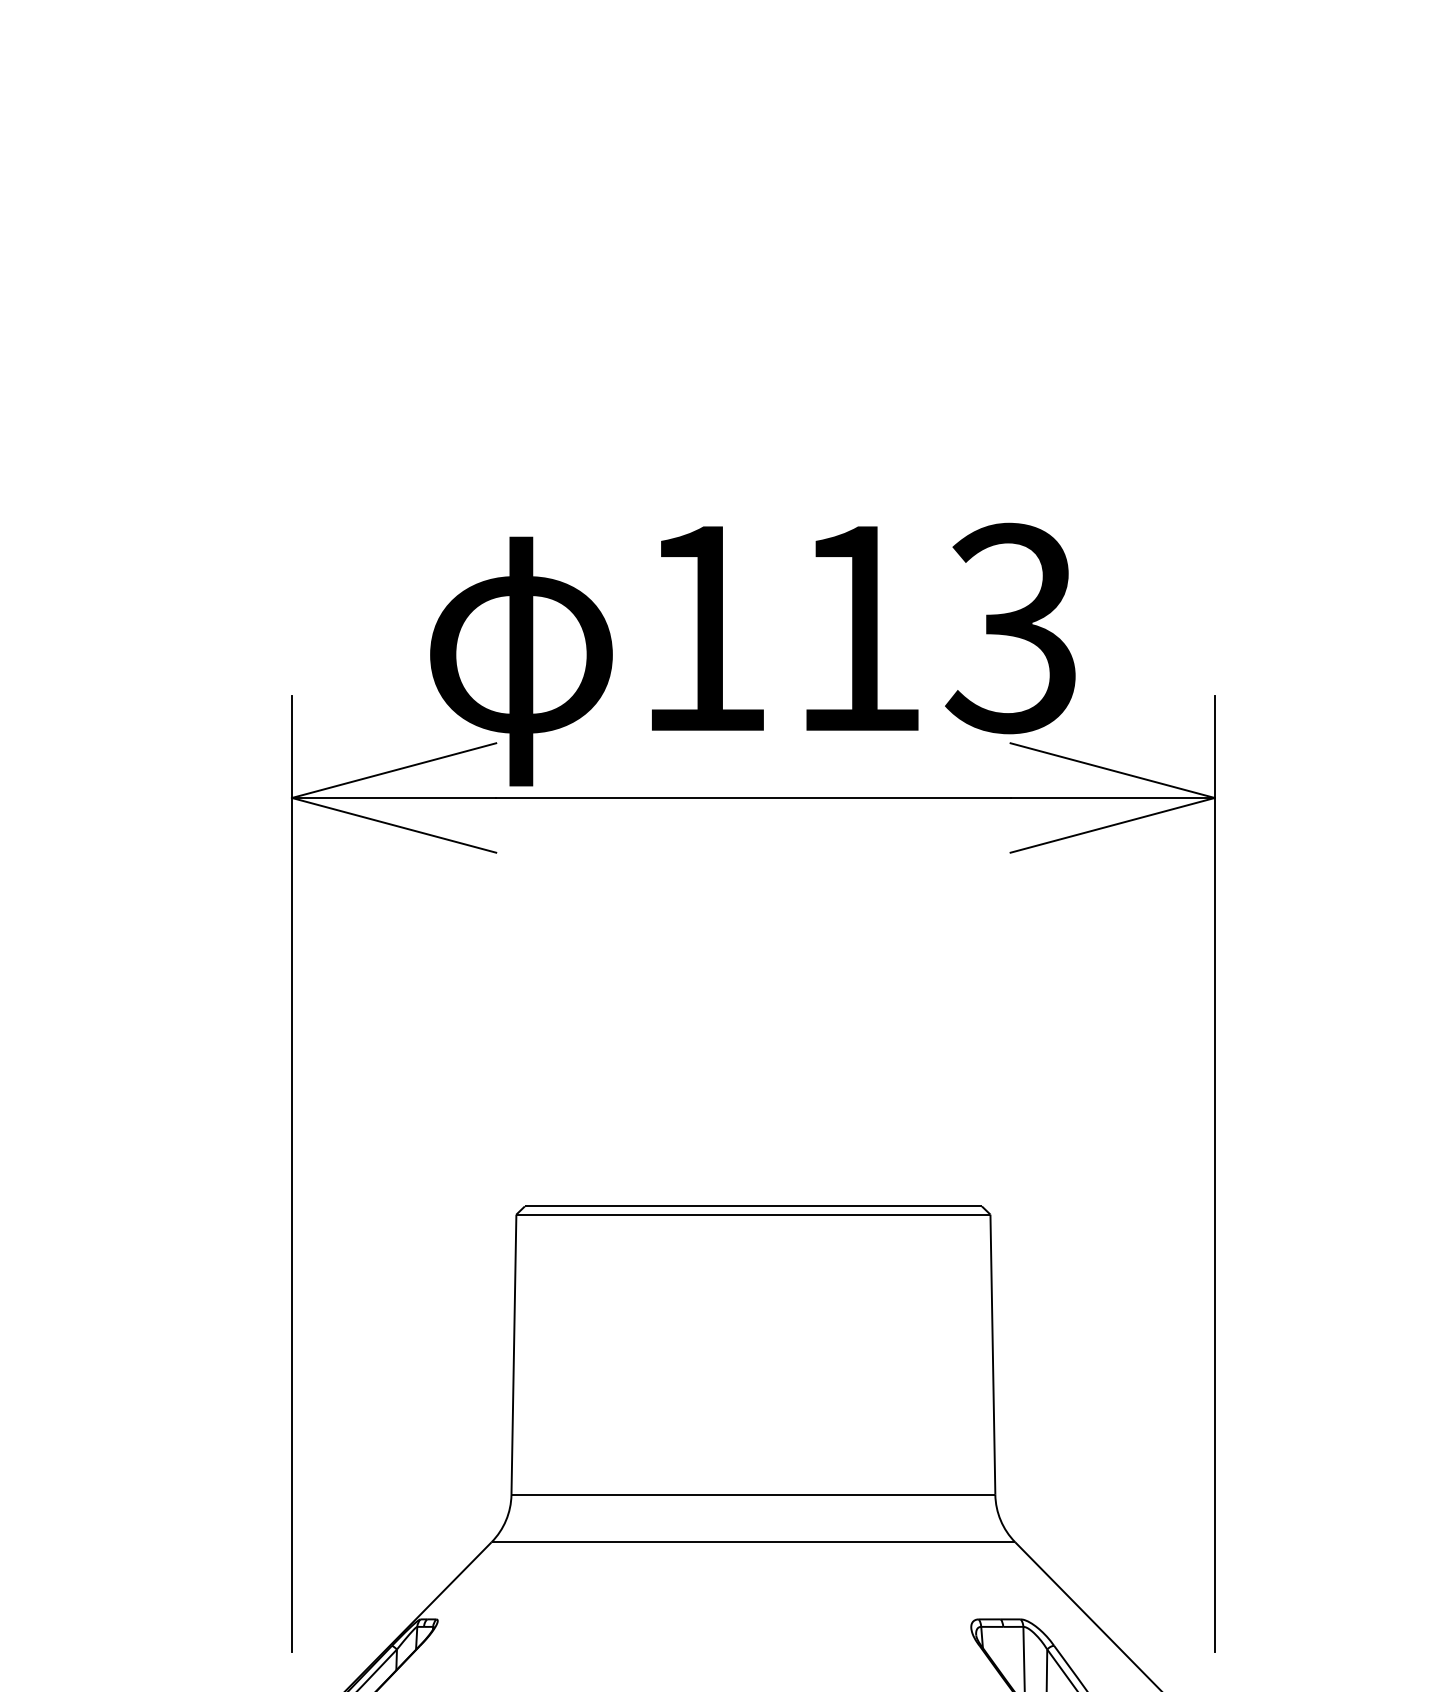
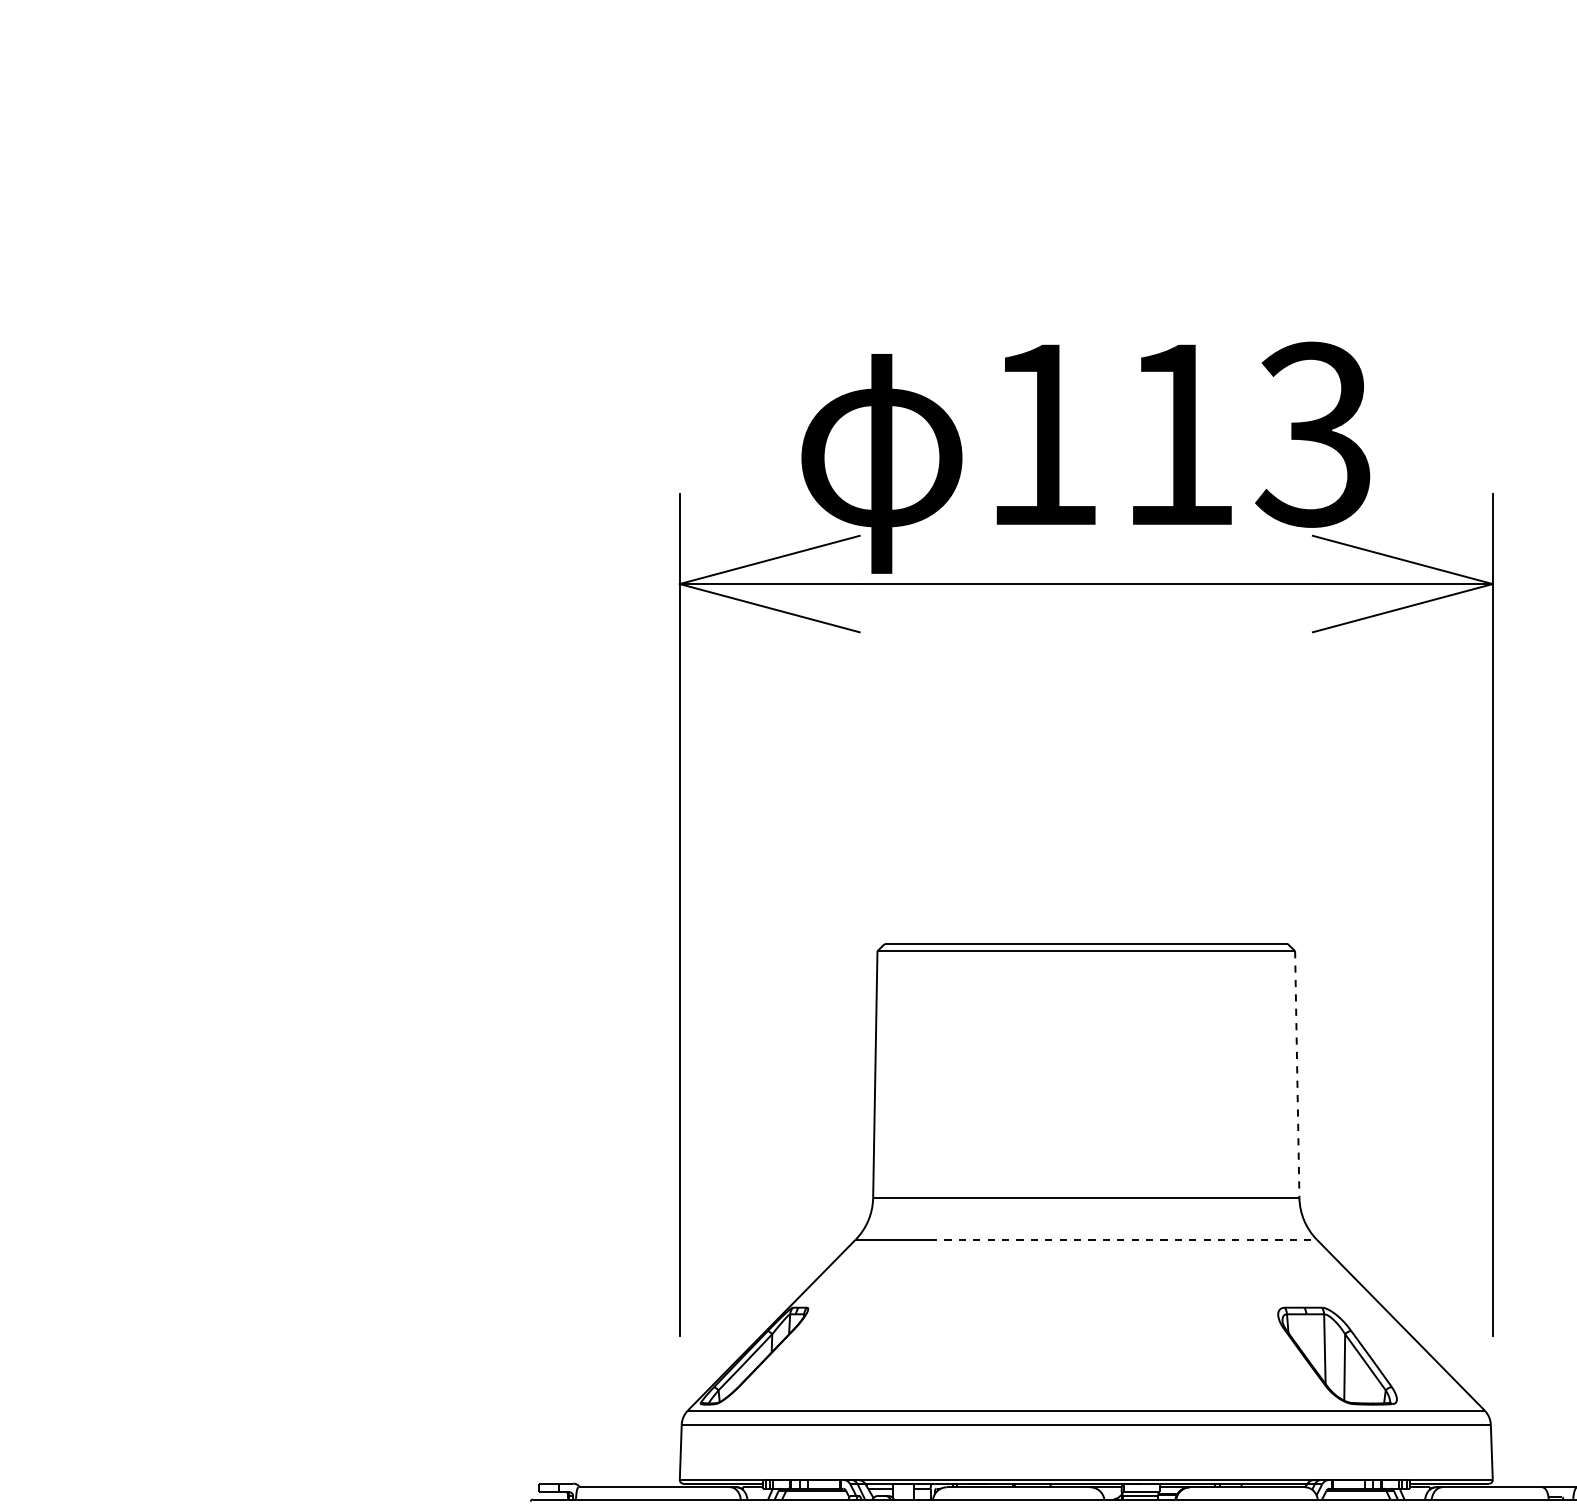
line: (993, 1355) -> (1297, 1075), solid -> dashed
line: (795, 1541) -> (1123, 1239), solid -> dashed

